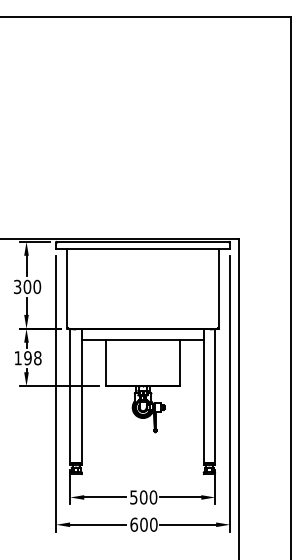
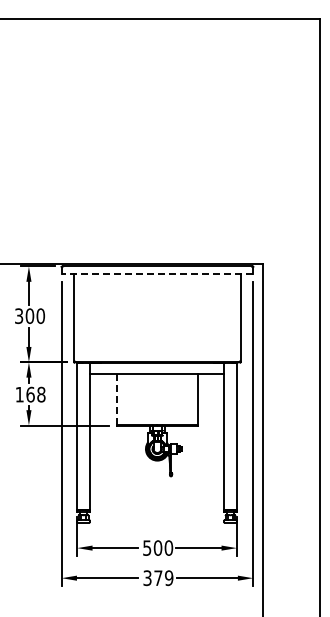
line: (143, 249) -> (157, 274), solid -> dashed
text: (27, 358) -> (30, 394), 198 -> 168
line: (105, 362) -> (116, 399), solid -> dashed
text: (144, 525) -> (158, 578), 600 -> 379

